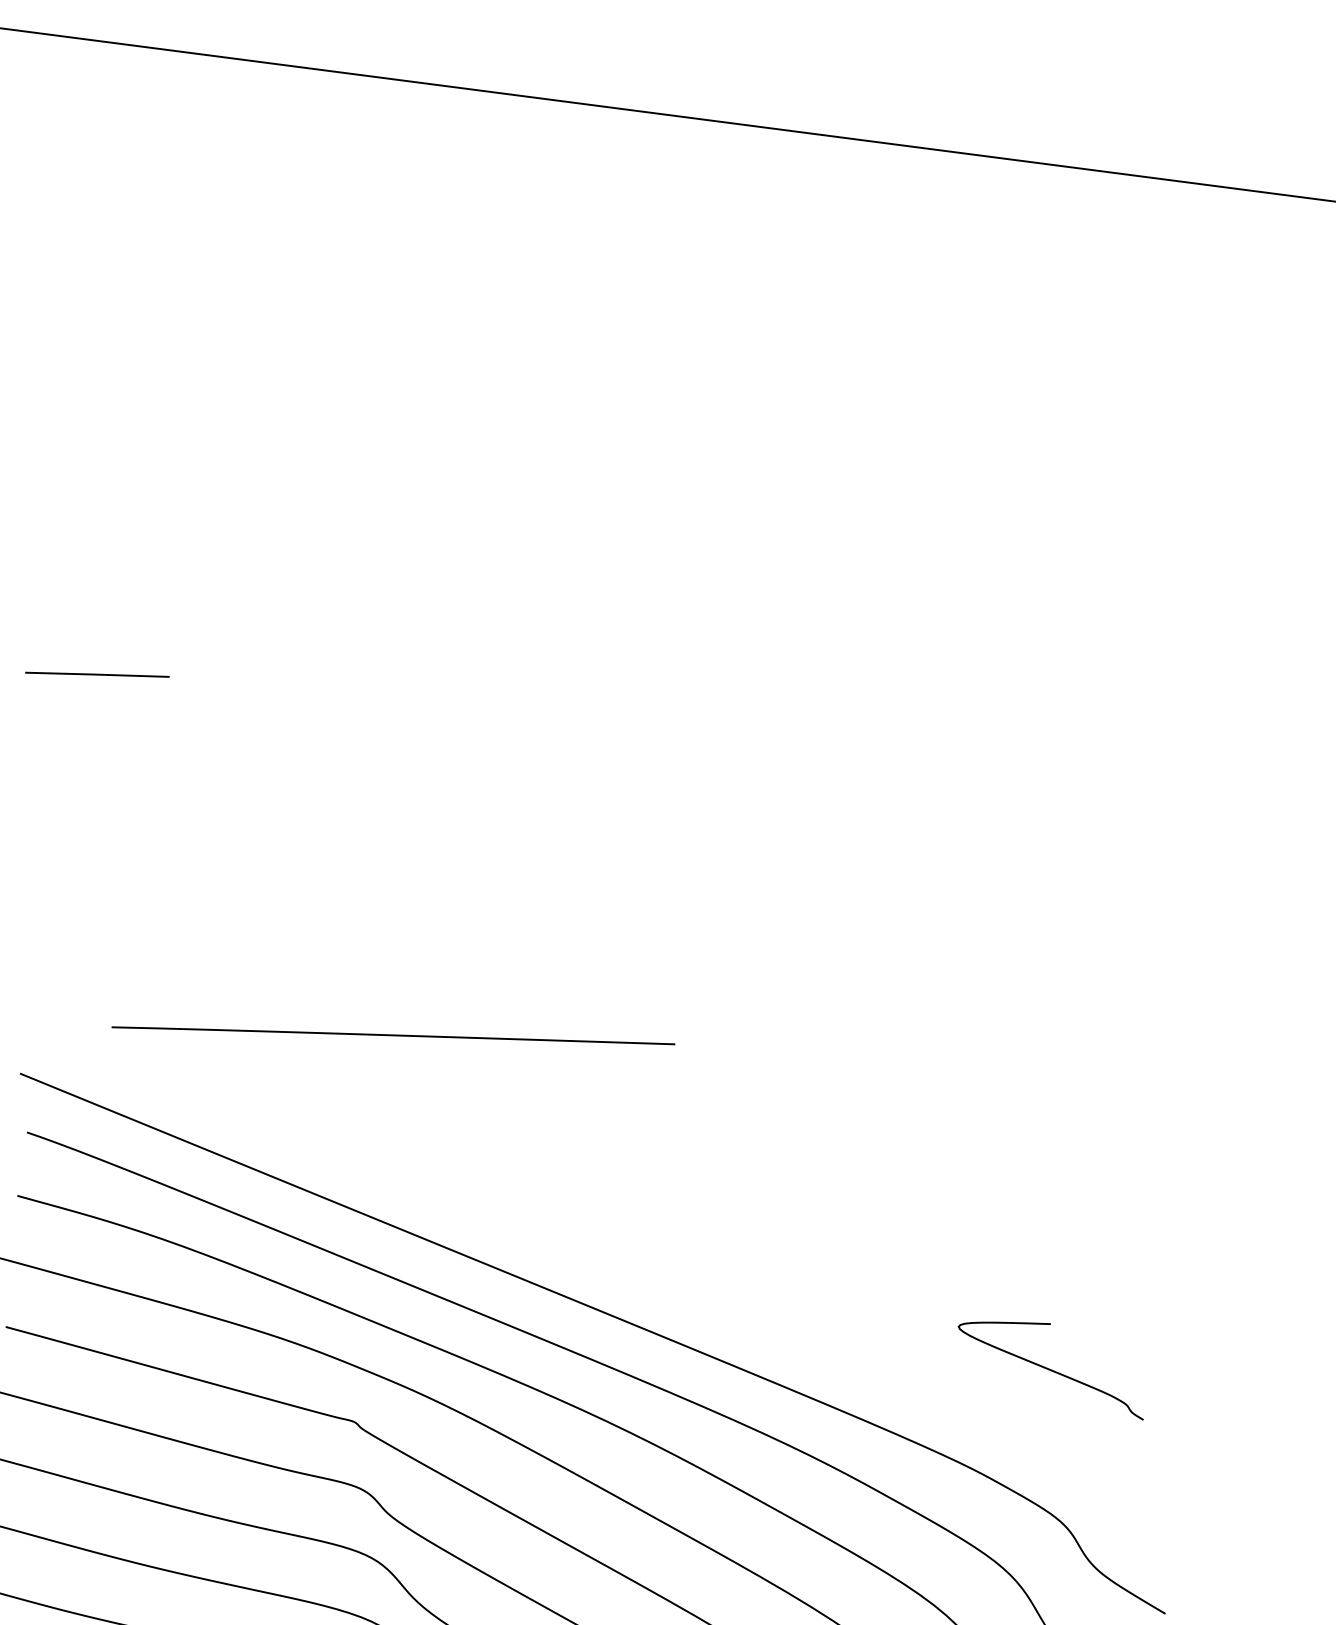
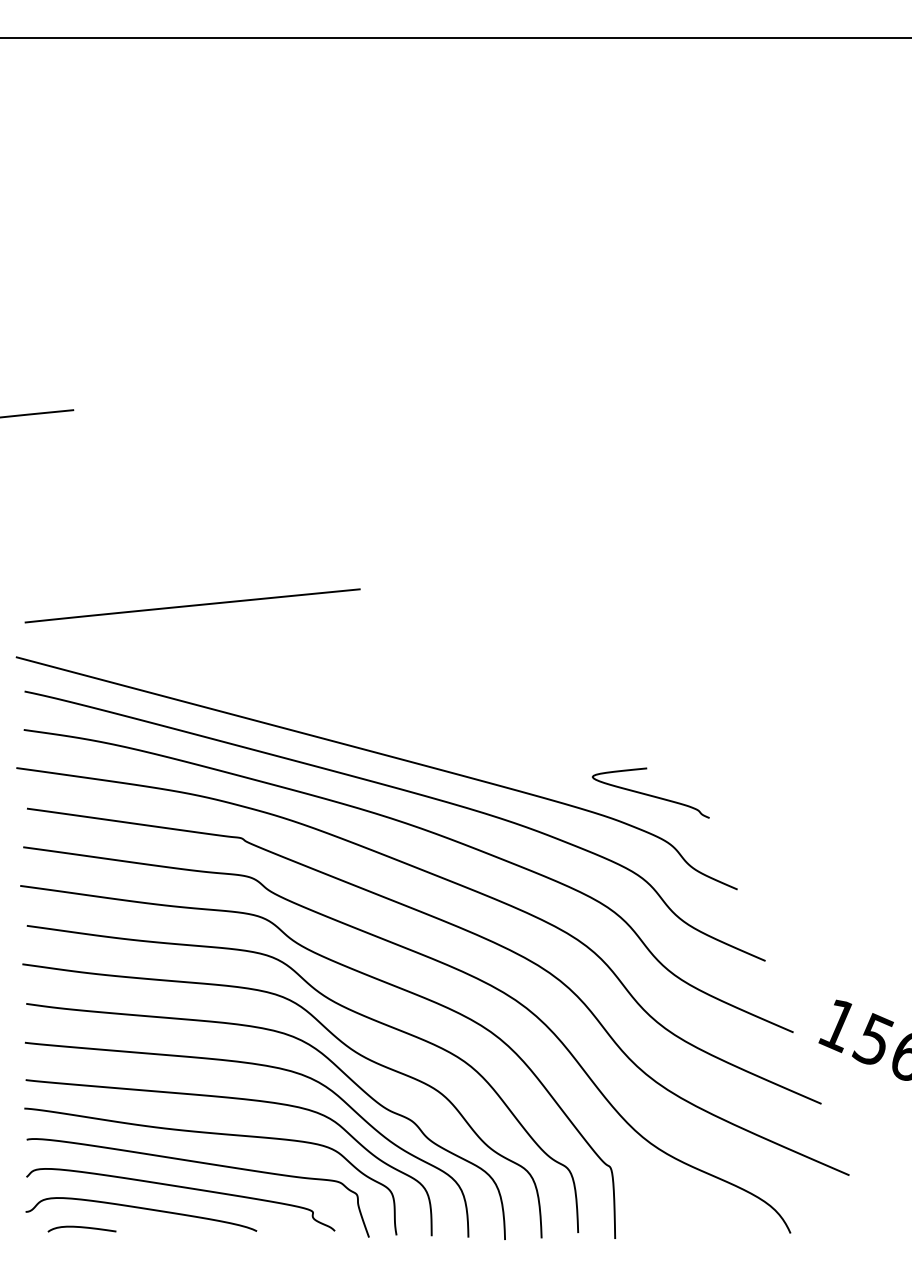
line: (393, 1035) -> (192, 605), moved
curve: (1050, 1368) -> (650, 794), moved

